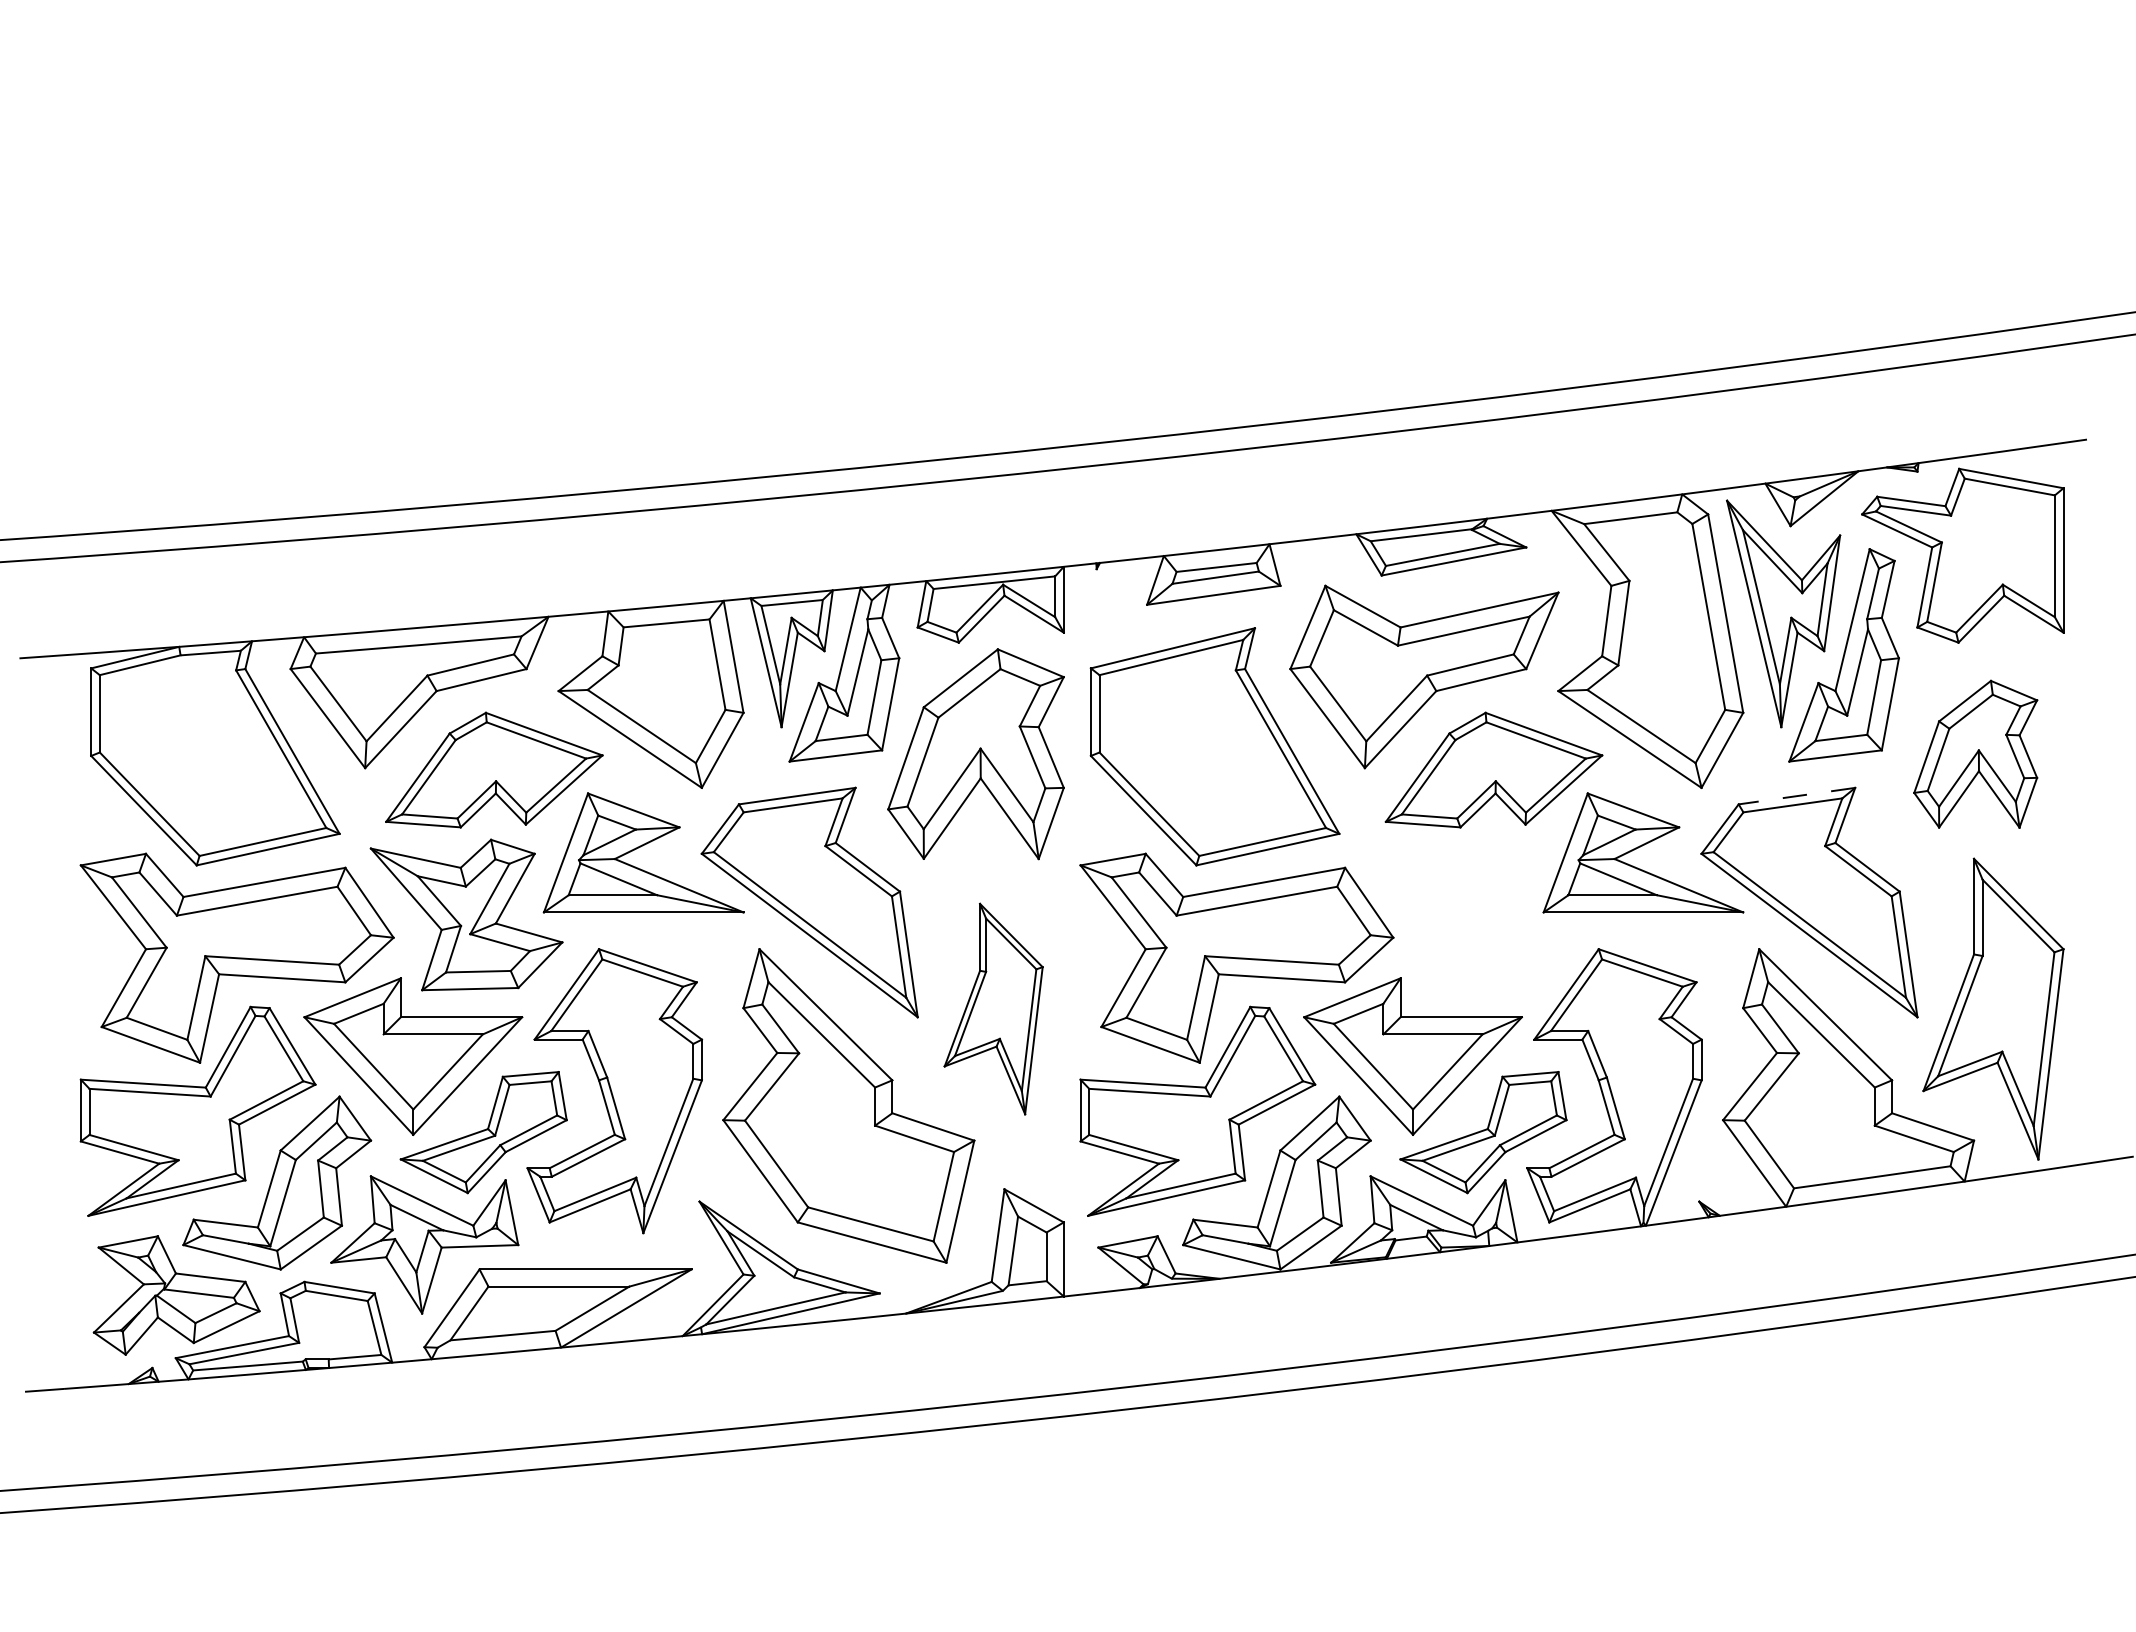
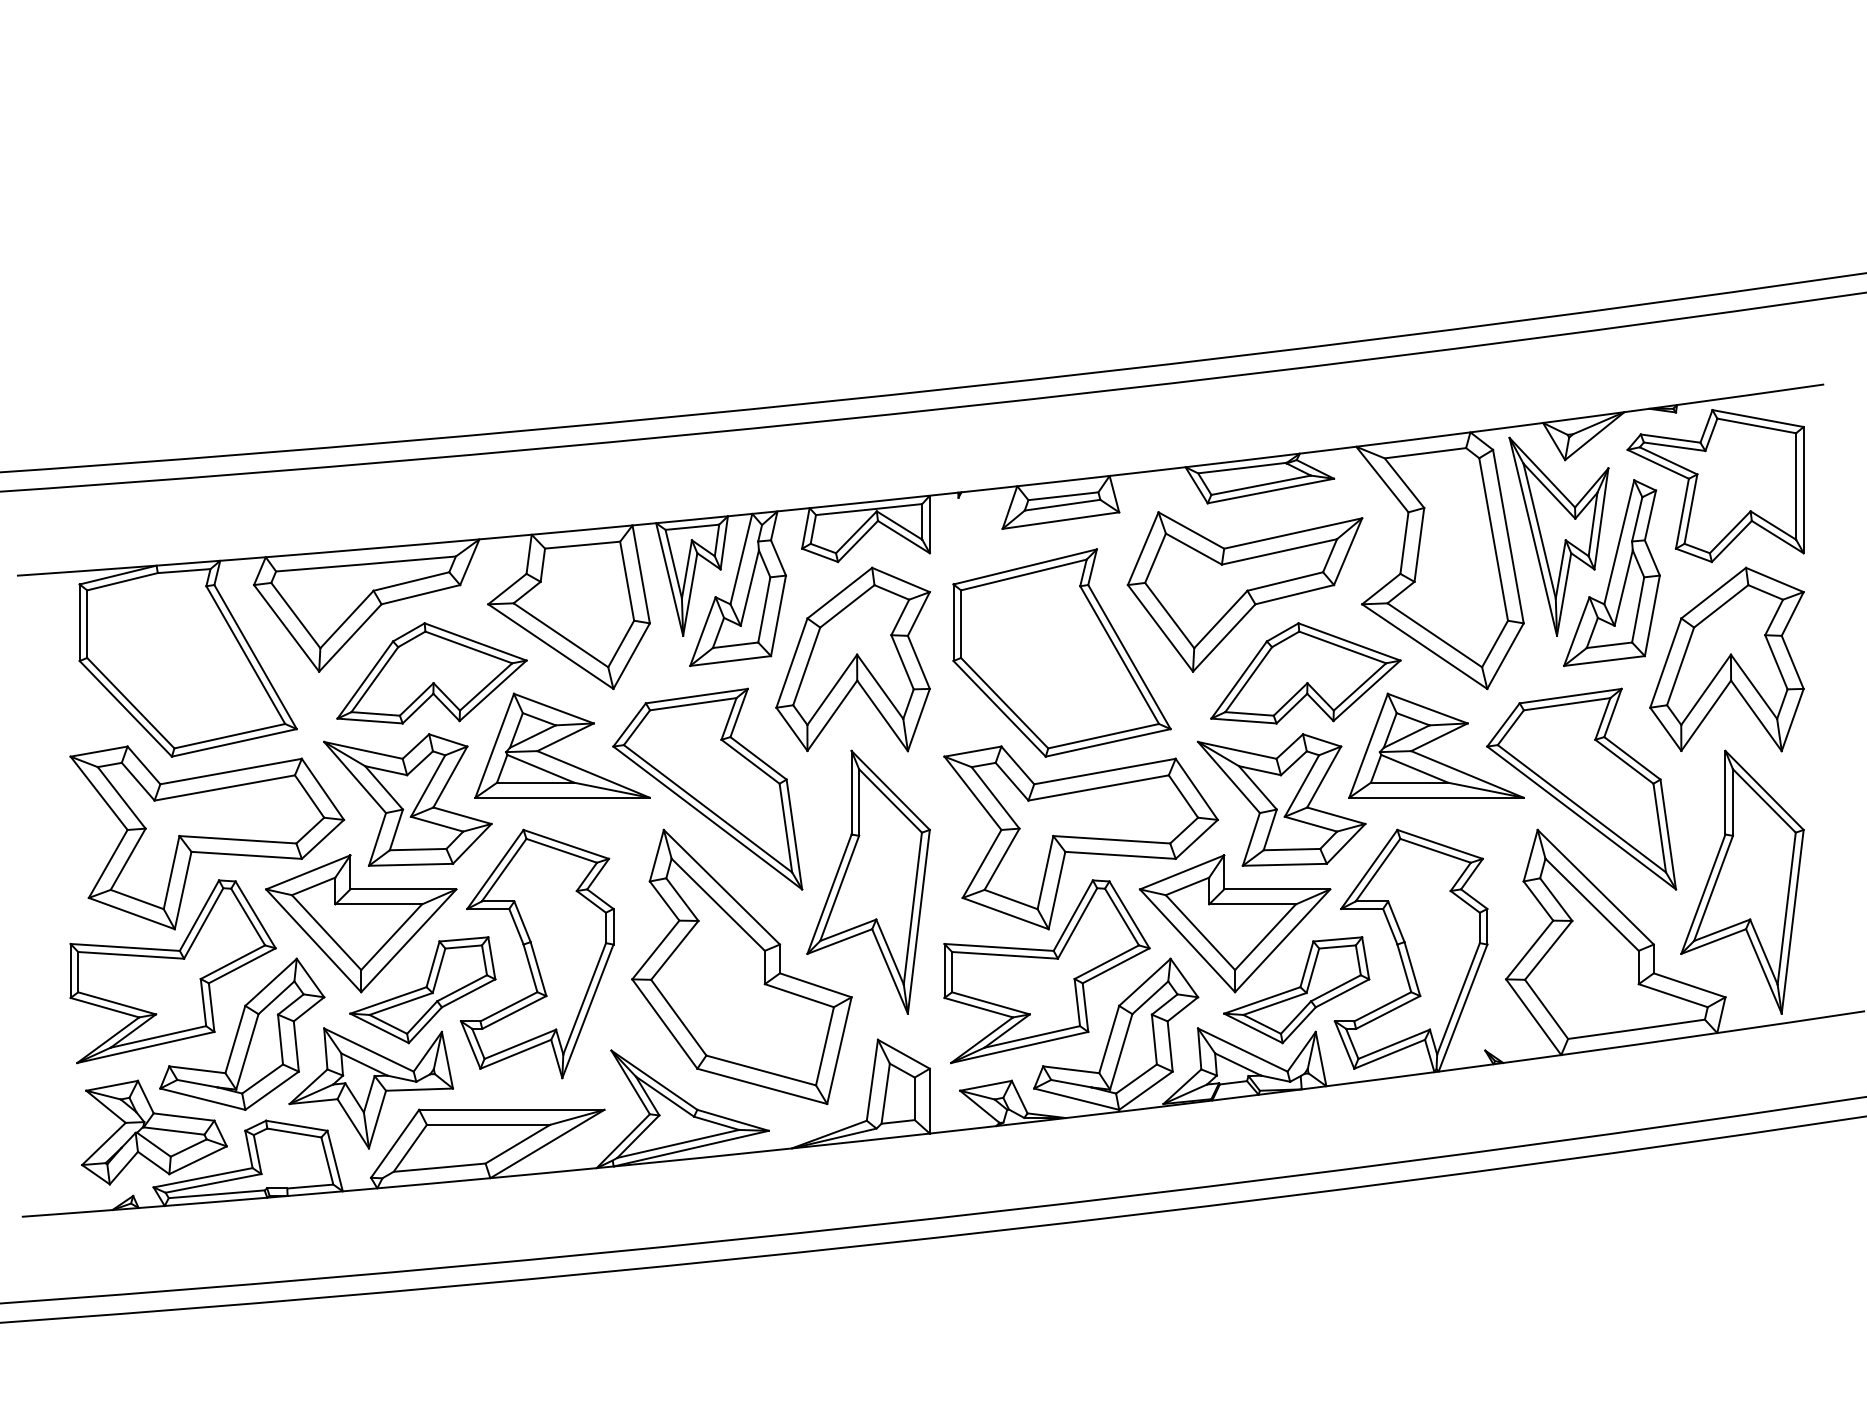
part: (1975, 754) -> (1726, 659), size x1.43
line: (1796, 796) -> (1570, 696), dashed -> solid
part: (1466, 914) -> (1281, 799), added
part: (993, 1008) -> (868, 881), size x1.43

